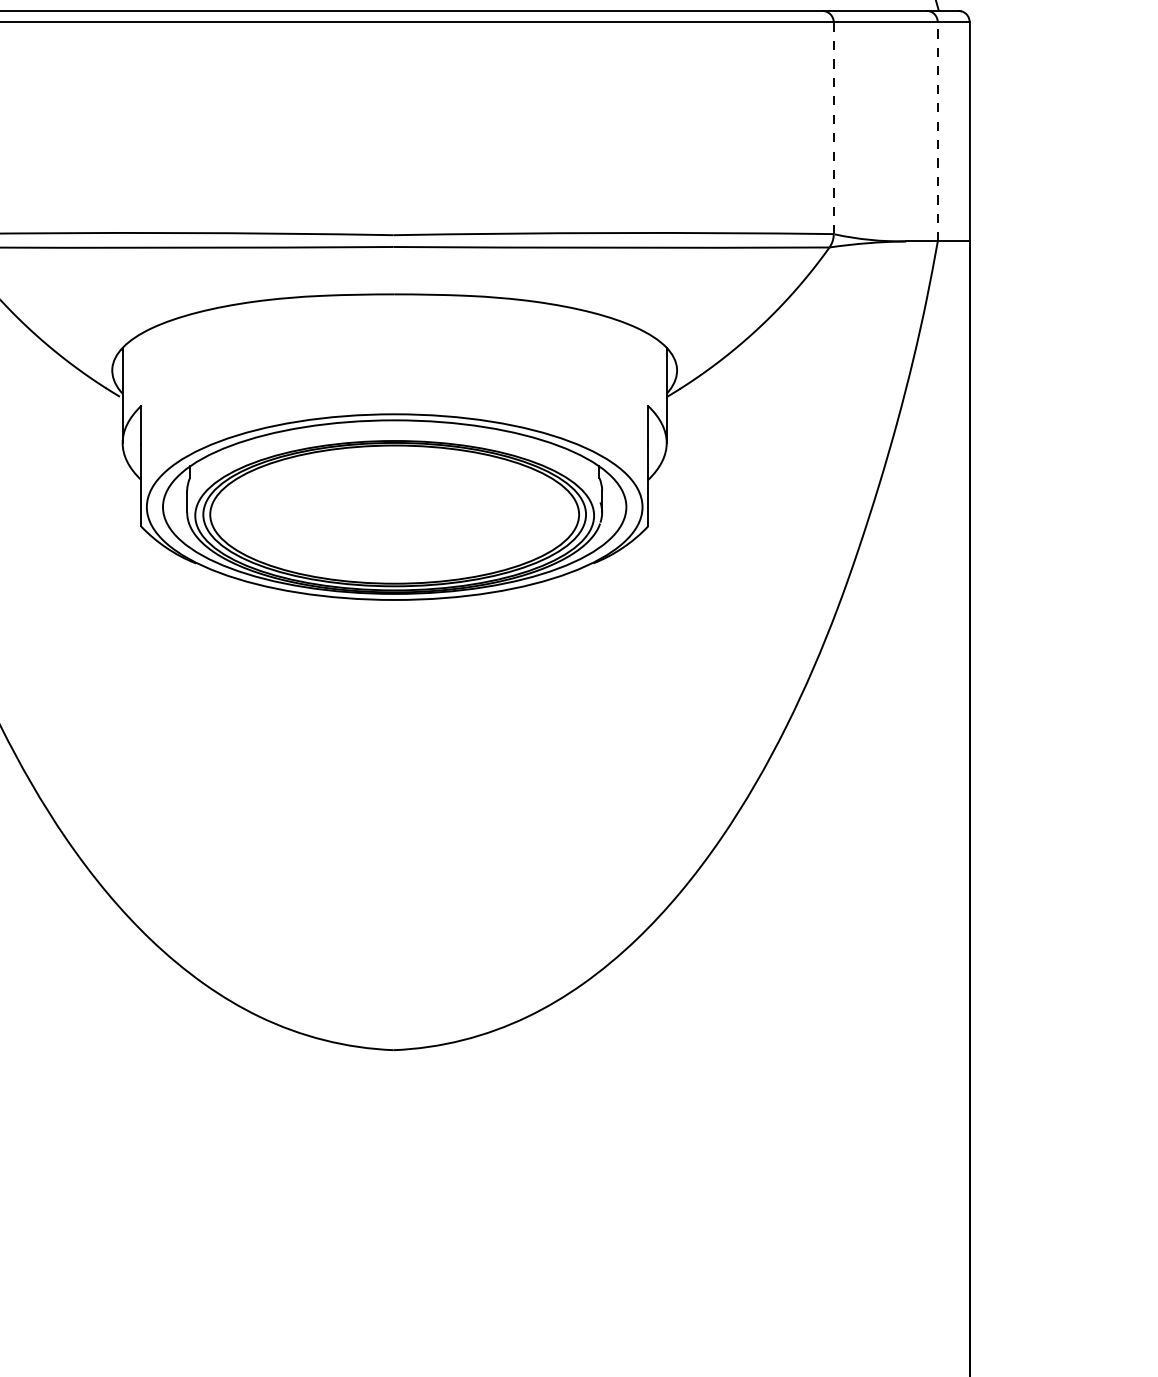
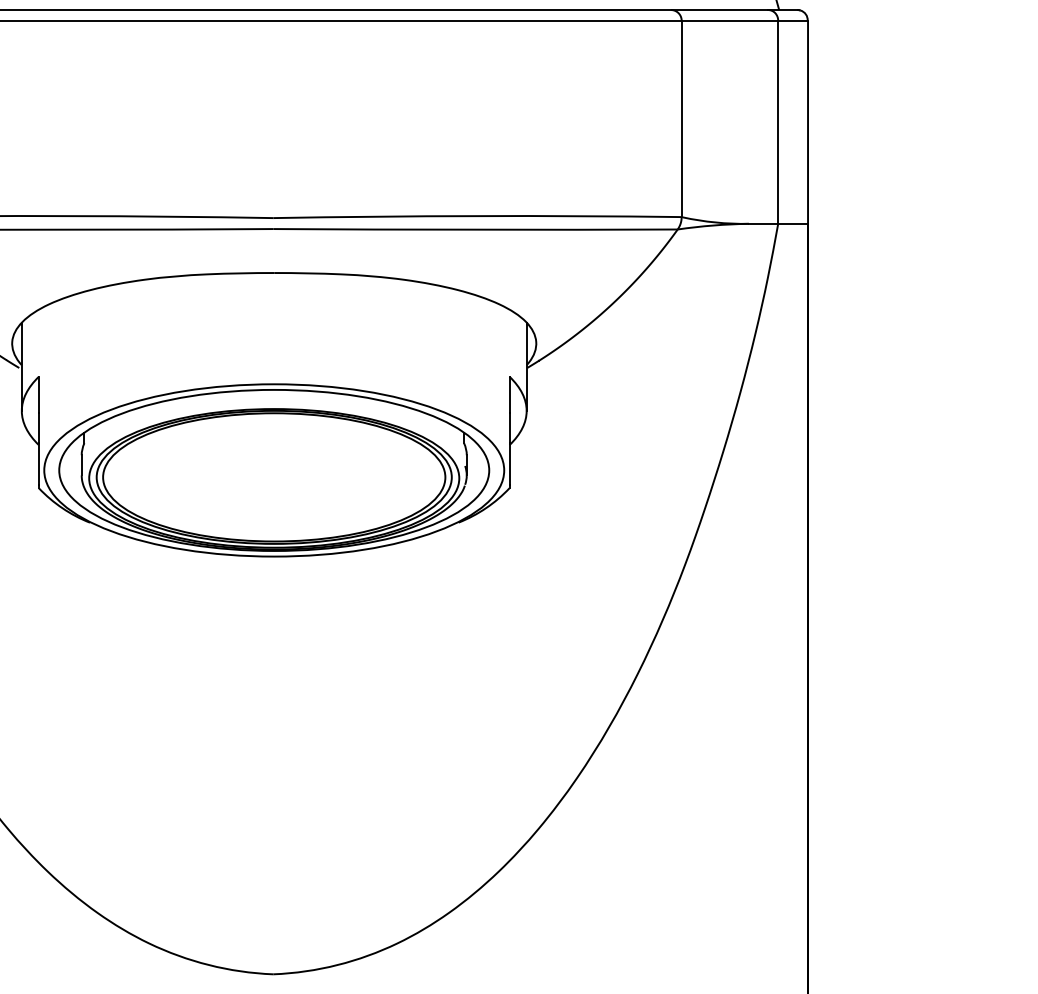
line: (833, 128) -> (681, 119), dashed -> solid
line: (937, 131) -> (777, 121), dashed -> solid

